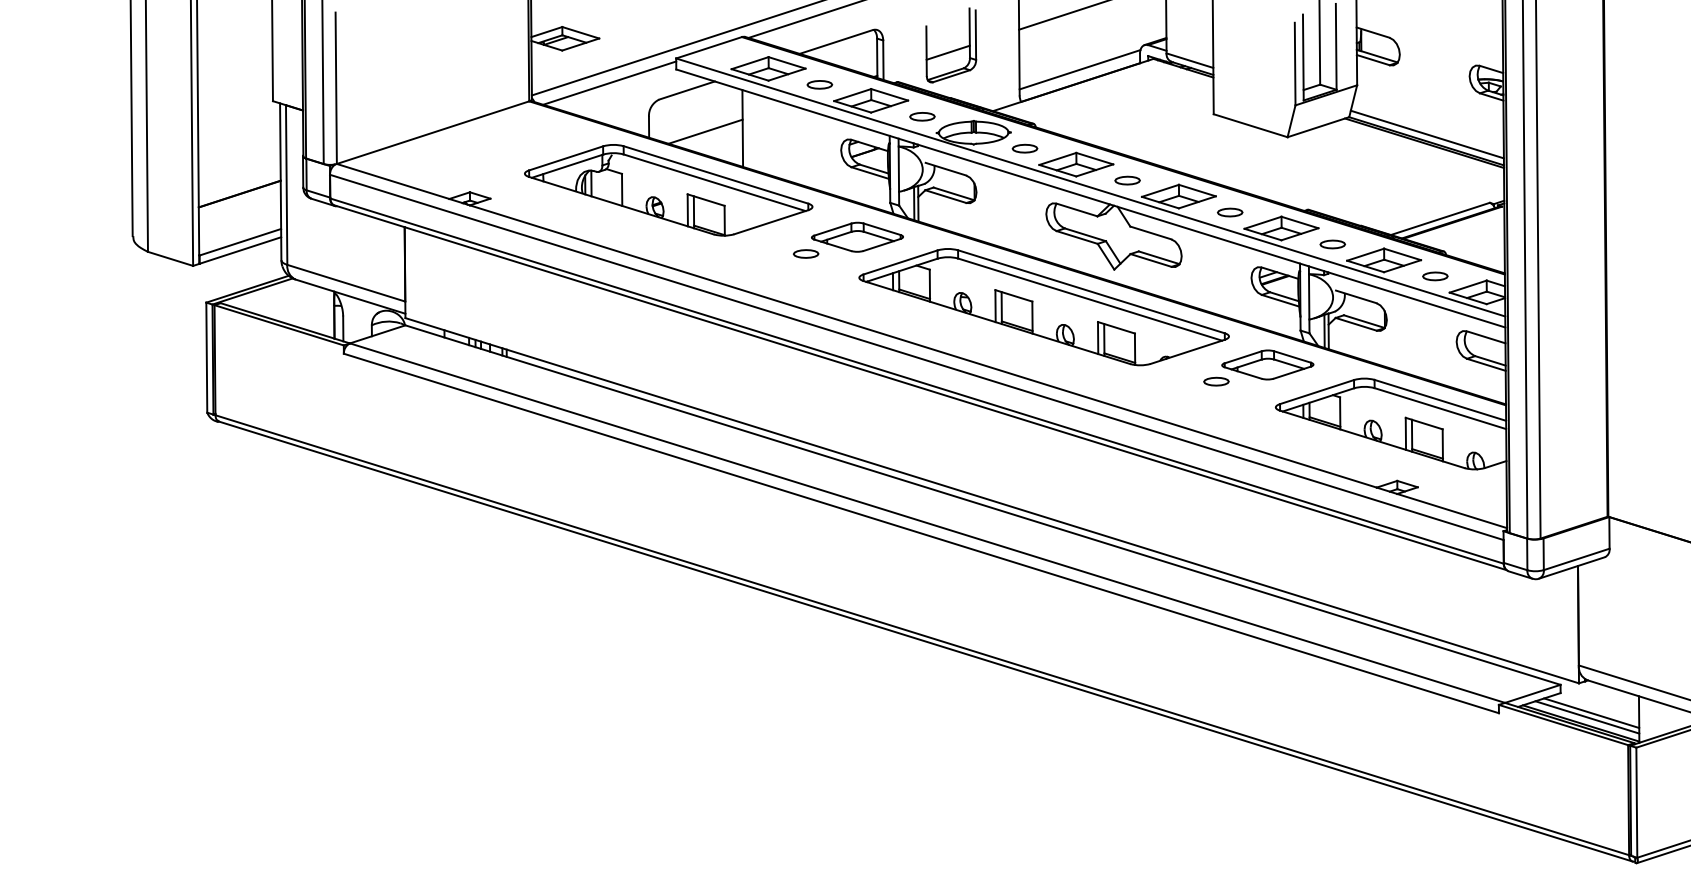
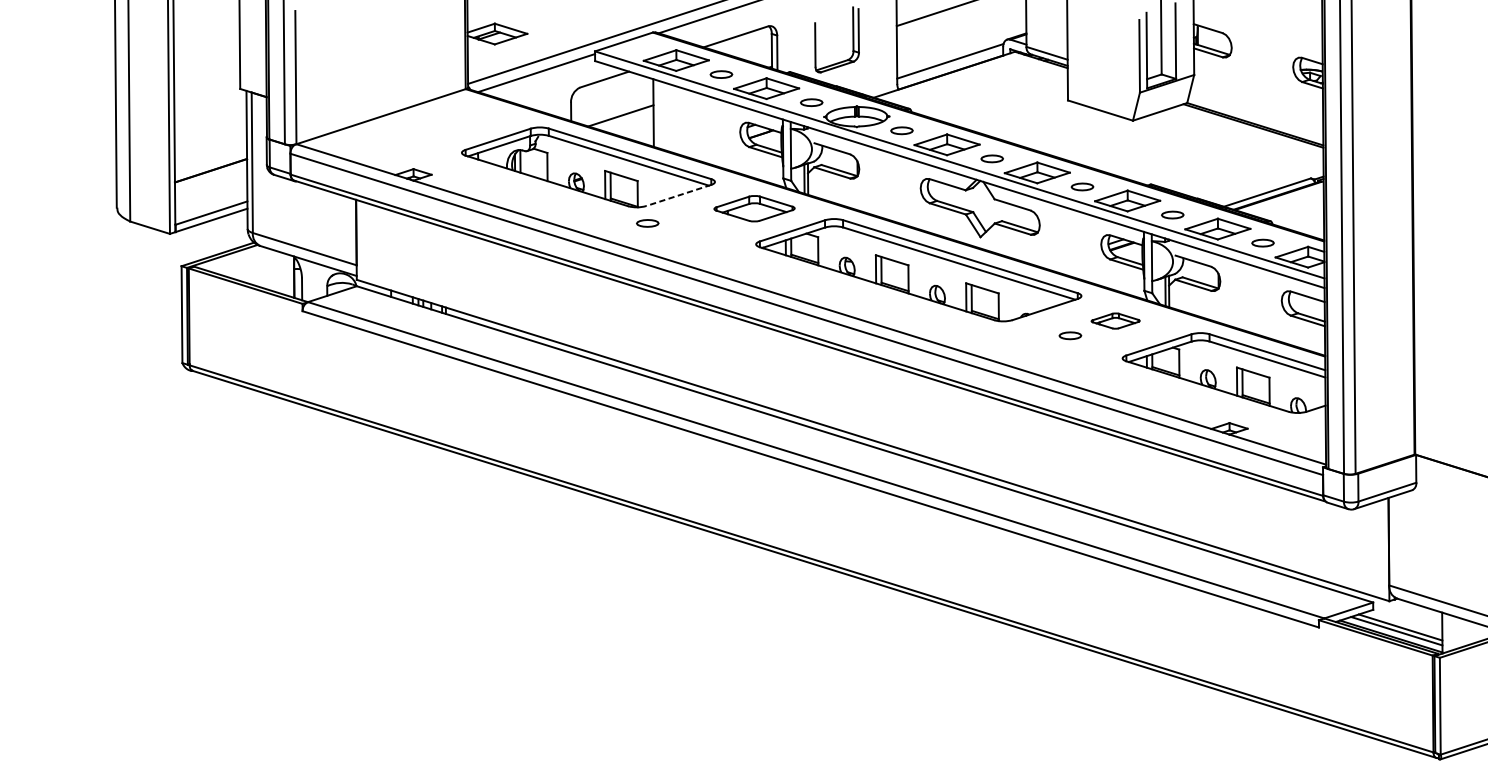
line: (947, 52) -> (833, 46), removed
line: (1426, 134) -> (1255, 118), removed
line: (771, 222) -> (678, 195), solid -> dashed
part: (805, 253) -> (647, 222), moved
part: (1267, 364) -> (1115, 320), size x0.6

